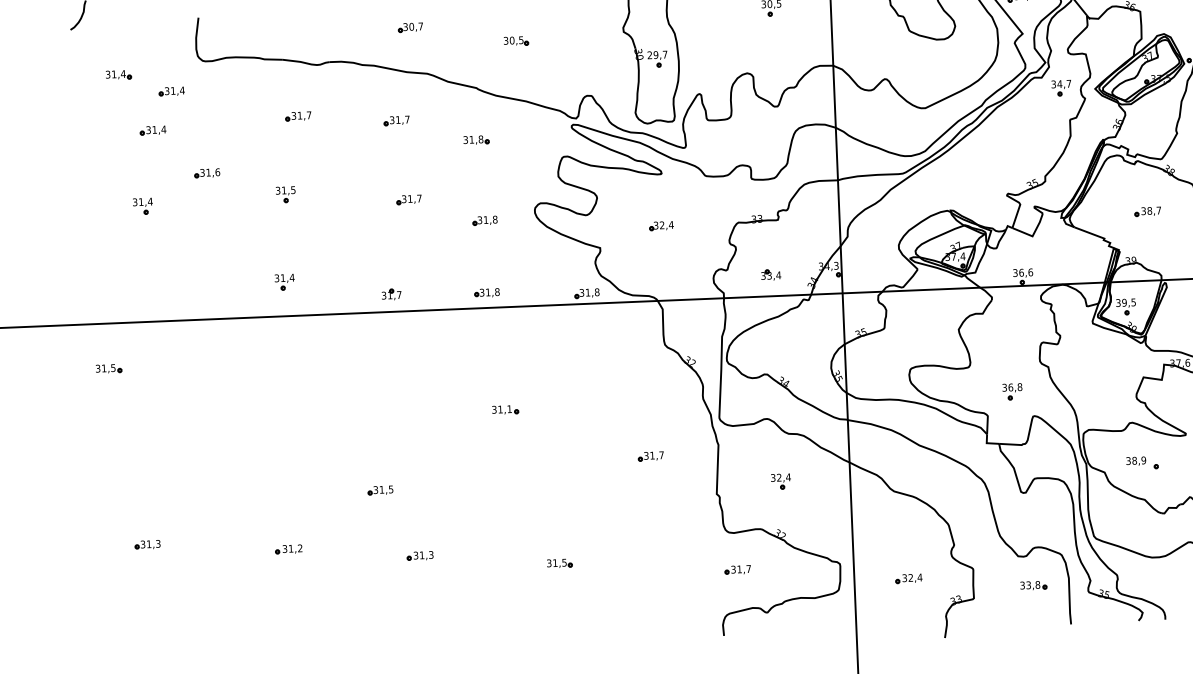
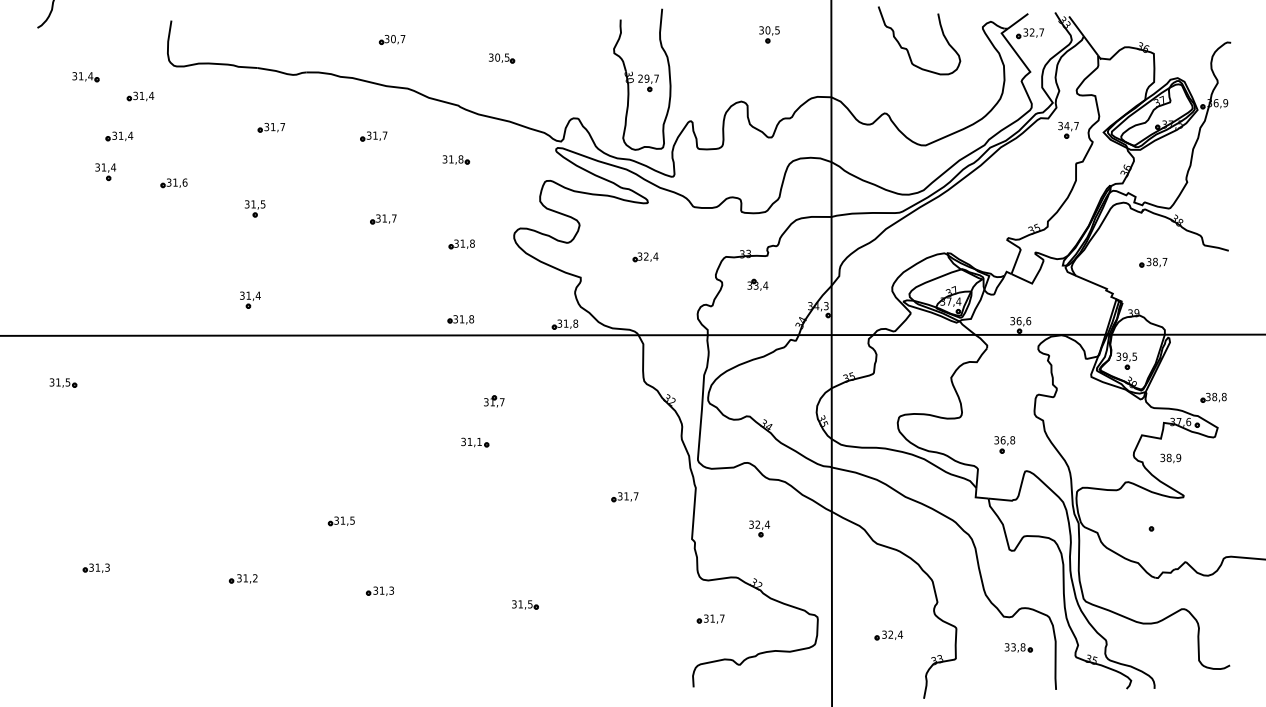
part: (142, 206) -> (105, 172), moved
part: (770, 274) -> (757, 284), moved
part: (391, 294) -> (494, 401), moved
text: (1135, 461) -> (1170, 458), moved

